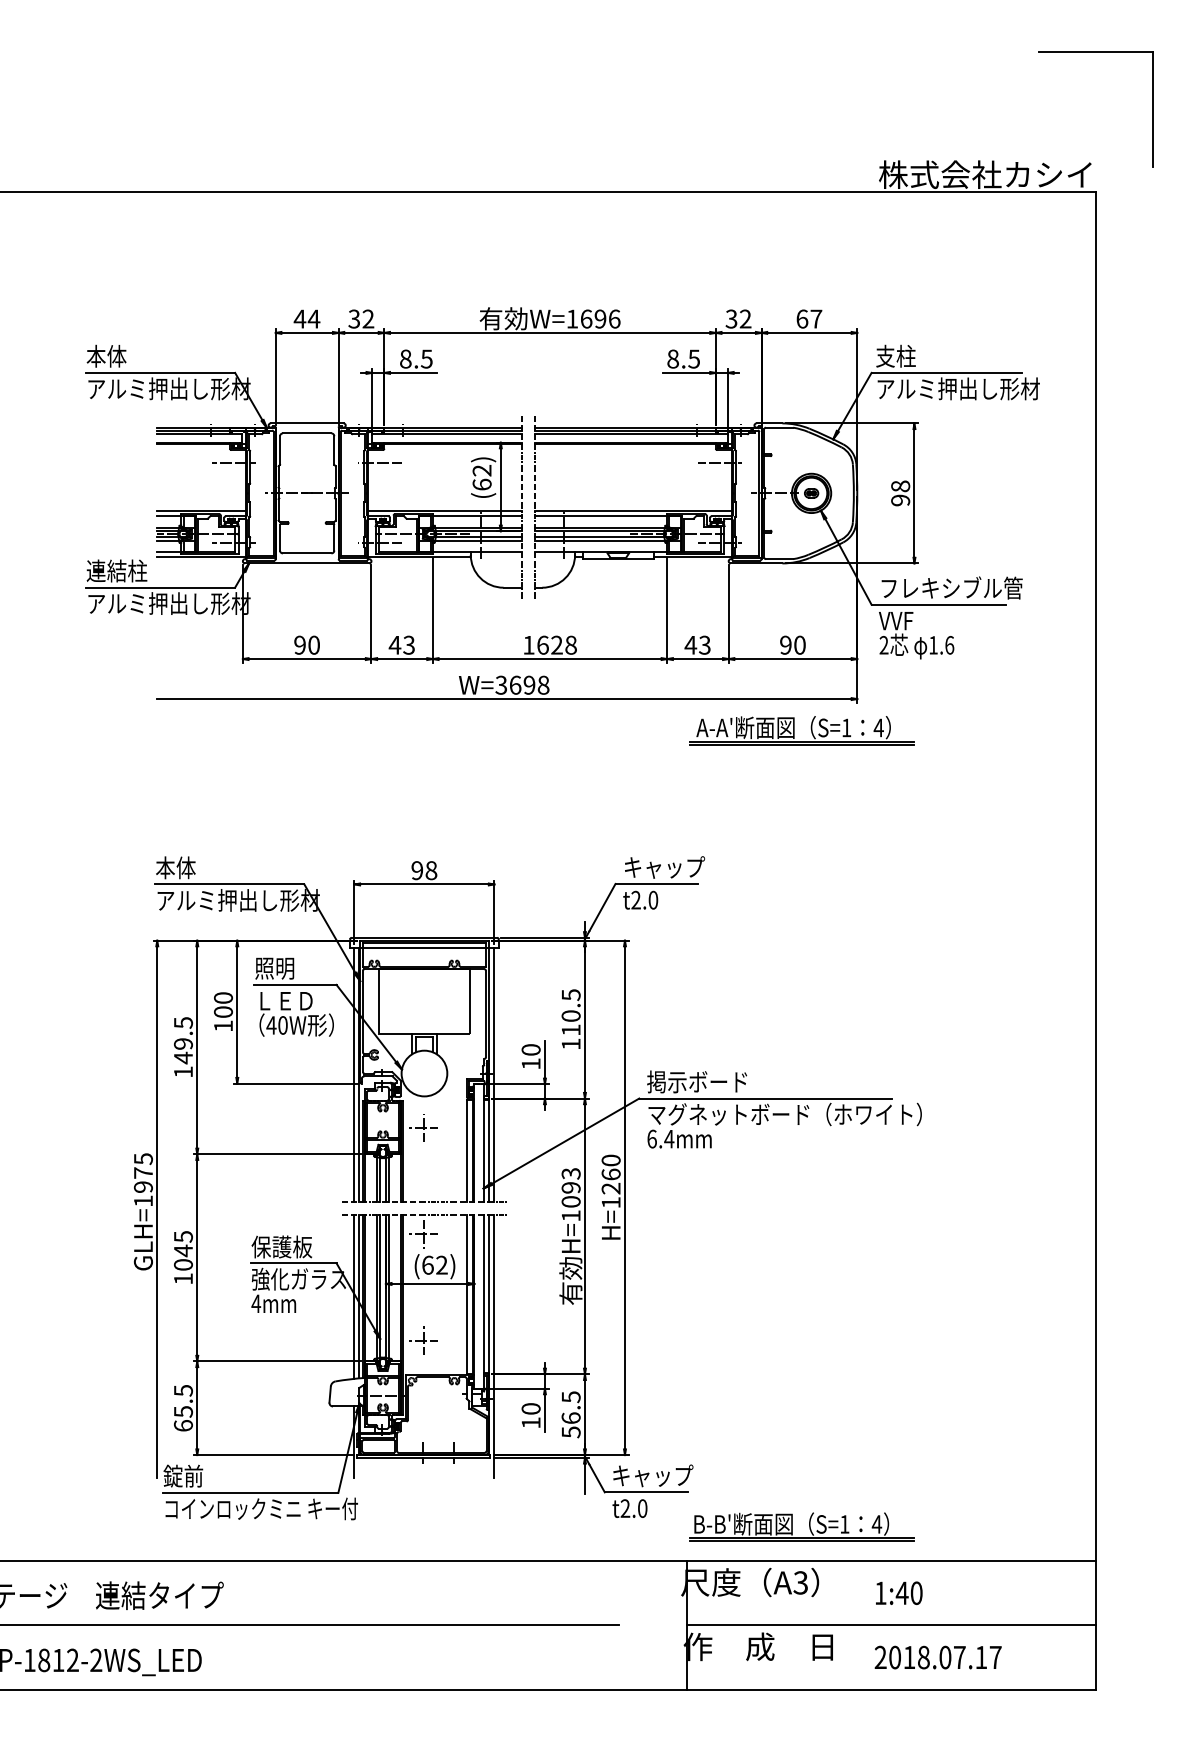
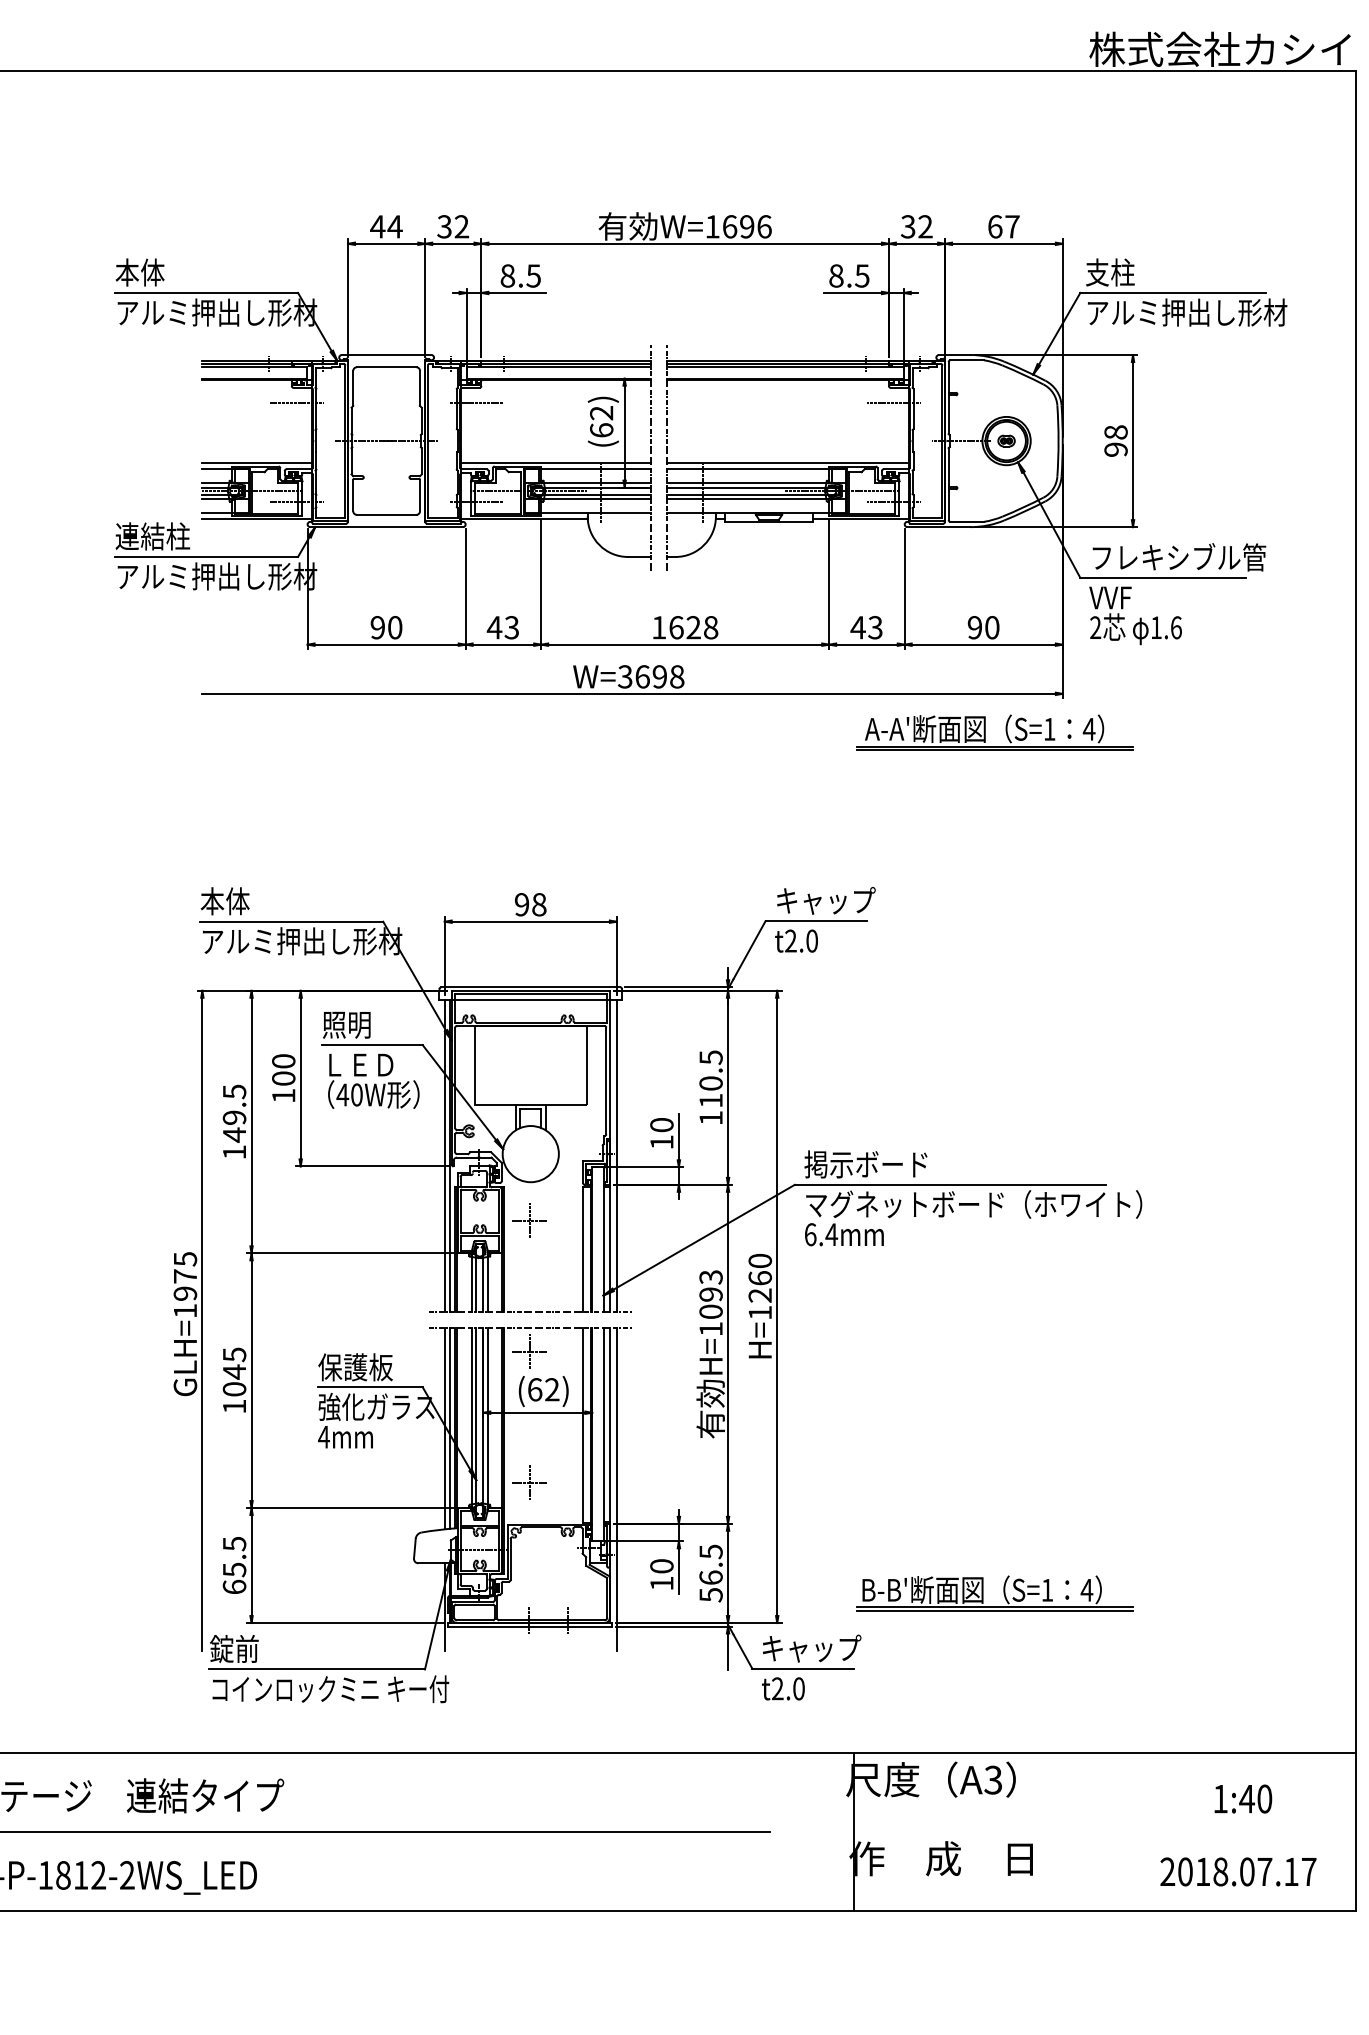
part: (809, 1526) -> (1004, 1592), moved
text: (899, 1592) -> (1243, 1798), moved
line: (891, 1625) -> (1104, 1832), removed
text: (937, 1657) -> (1237, 1871), moved

